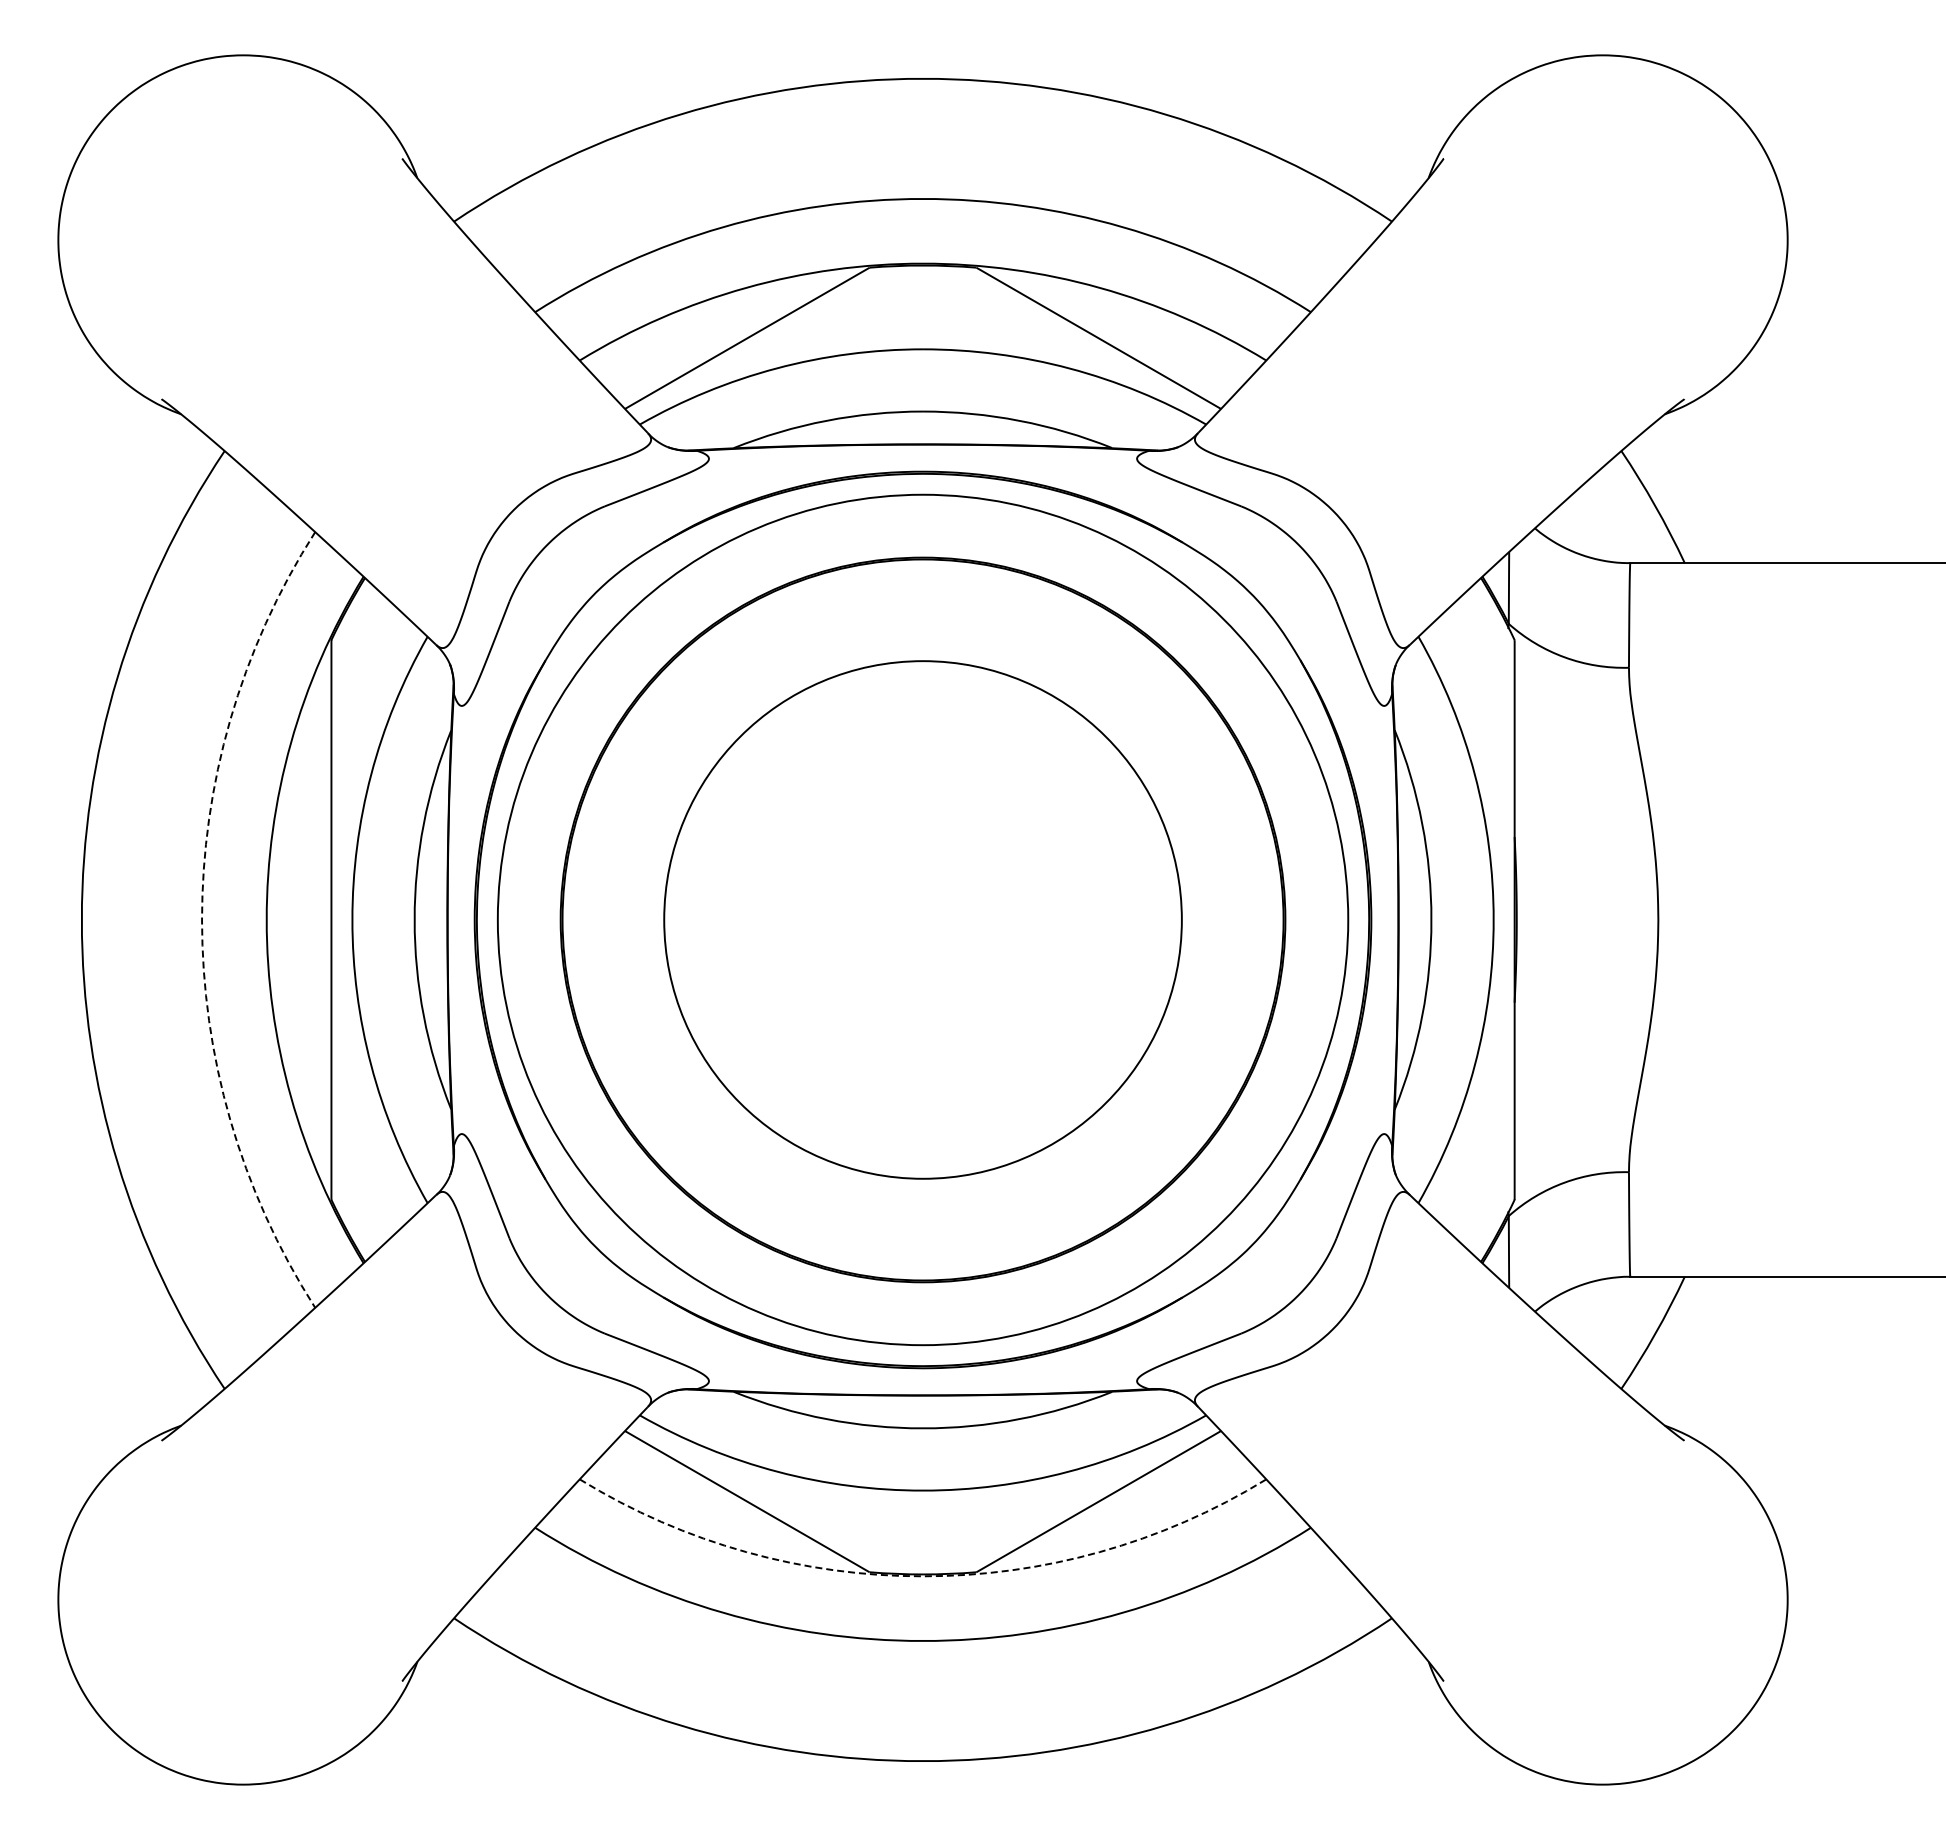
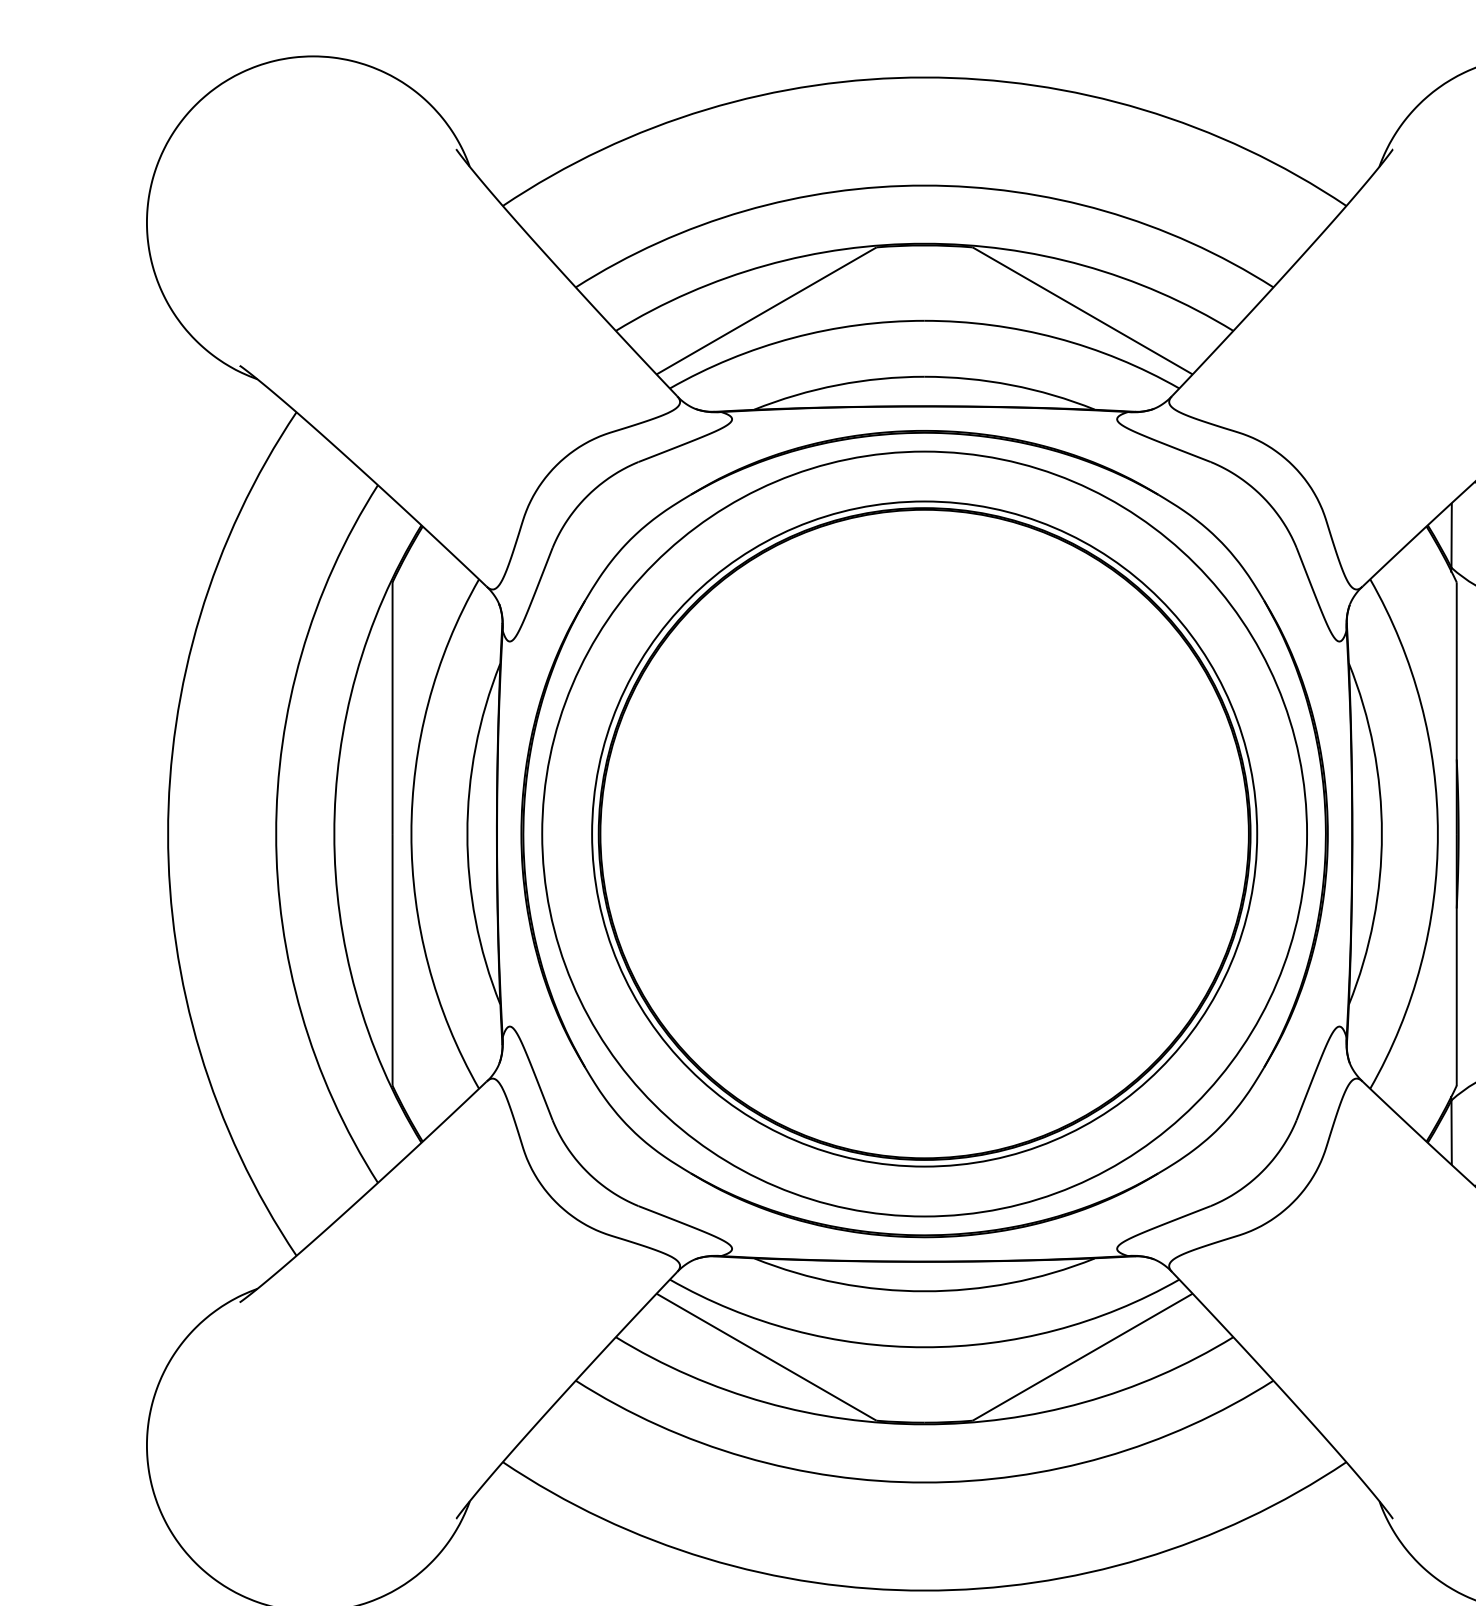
arc: (202, 919) -> (276, 833), dashed -> solid
circle: (922, 919) -> (924, 833), size x1.43
arc: (923, 1576) -> (925, 1424), dashed -> solid

